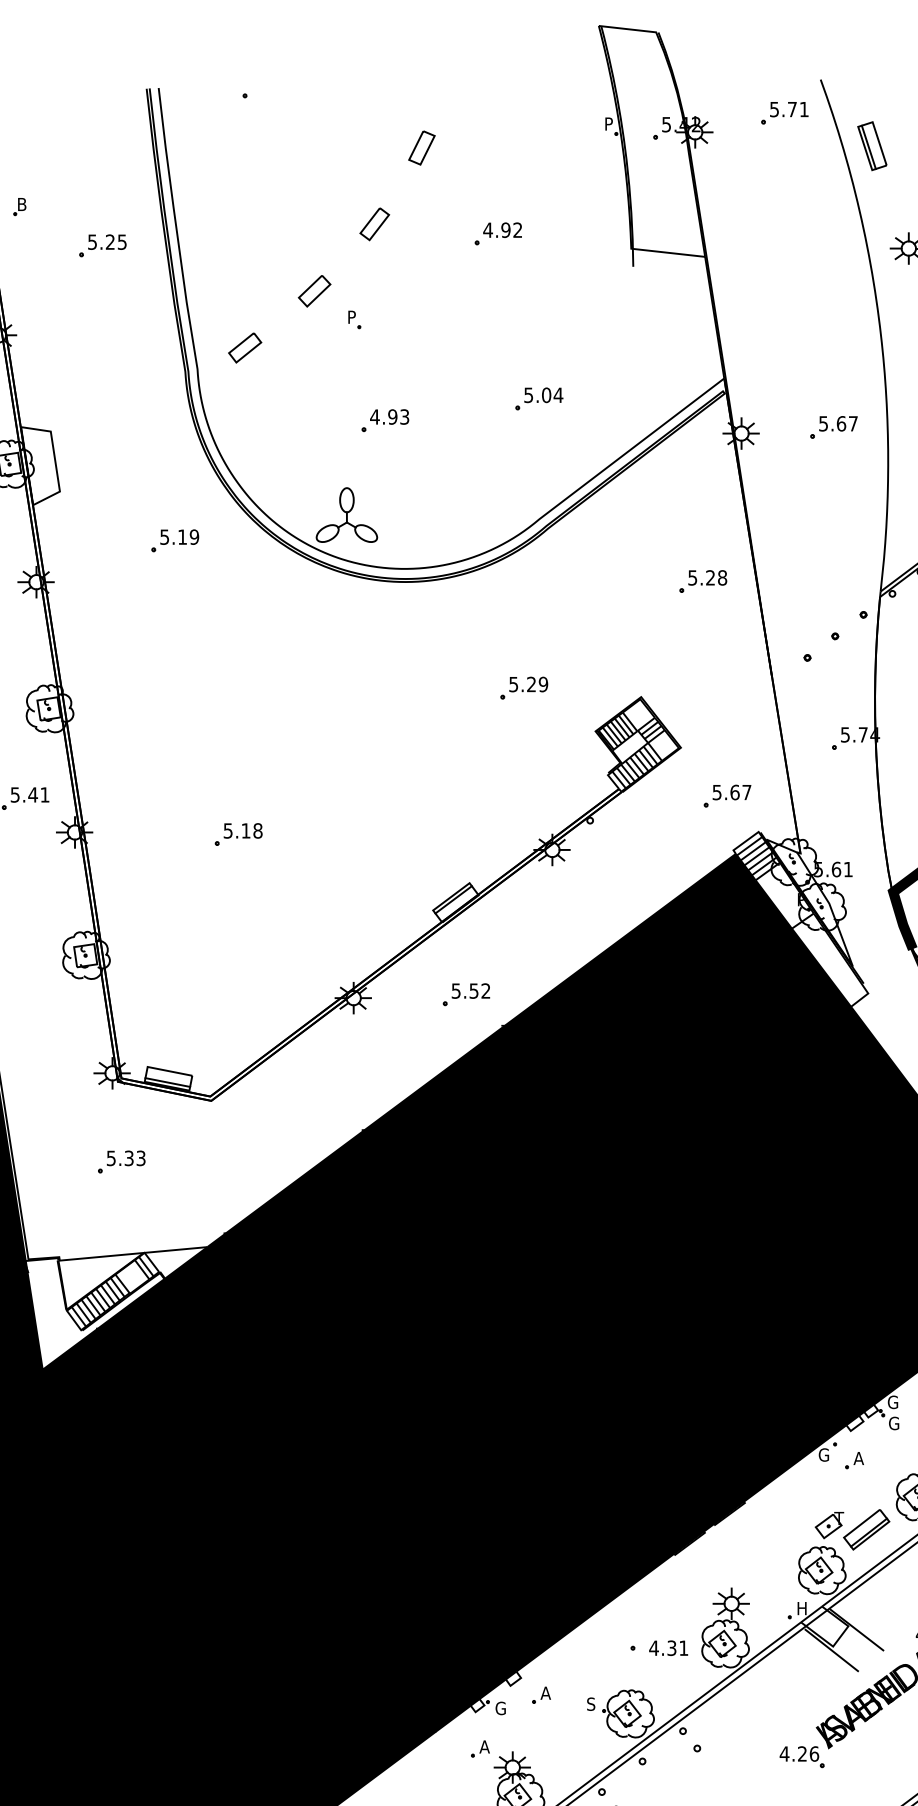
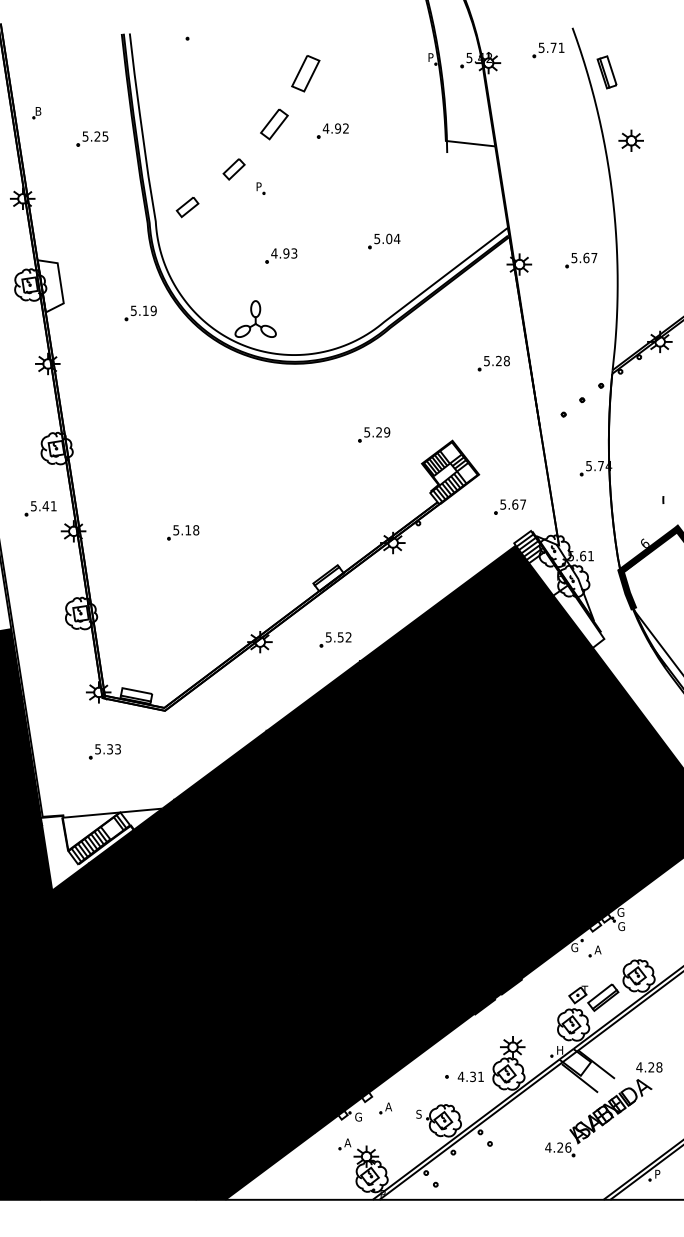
part: (421, 147) -> (305, 73), size x1.6
part: (373, 224) -> (273, 124), size x1.4
part: (497, 233) -> (332, 130), moved
part: (174, 541) -> (140, 313), moved

